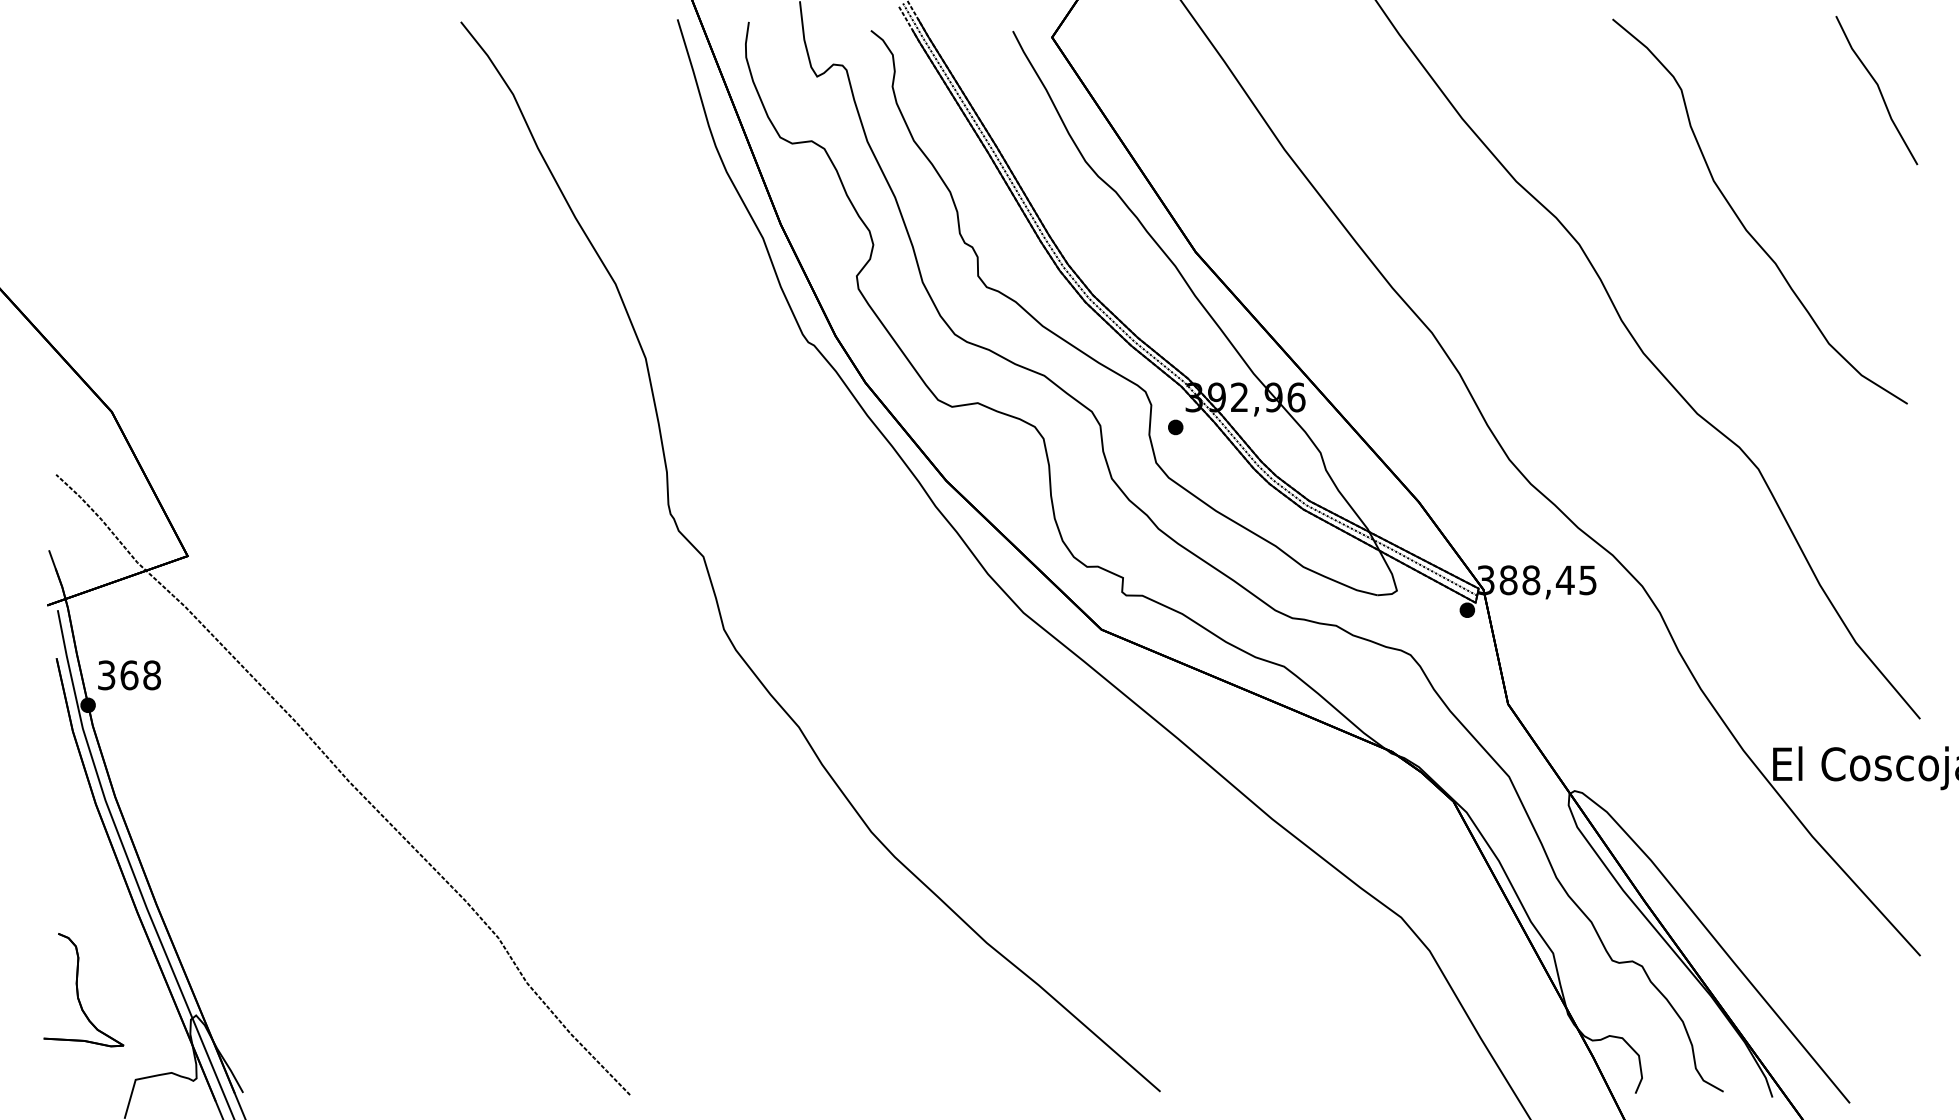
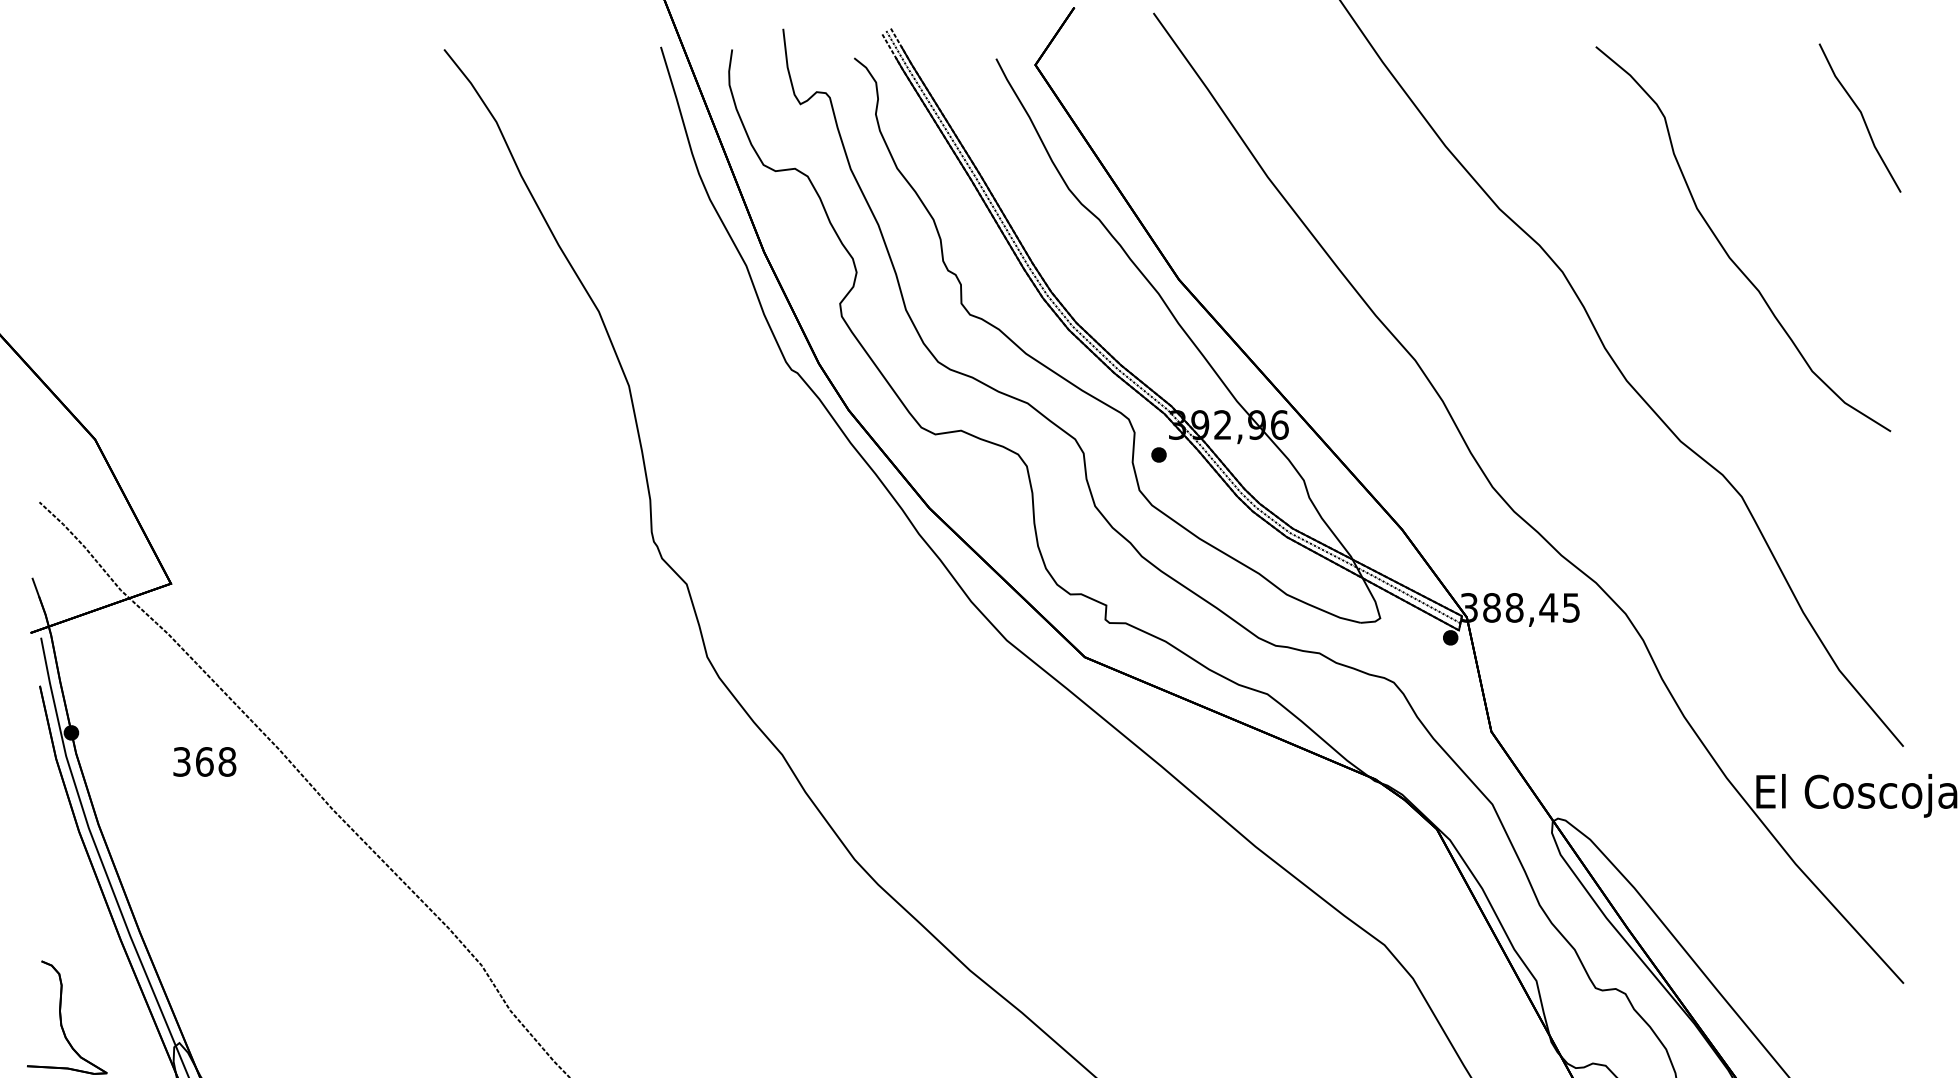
text: (129, 675) -> (204, 762), moved

